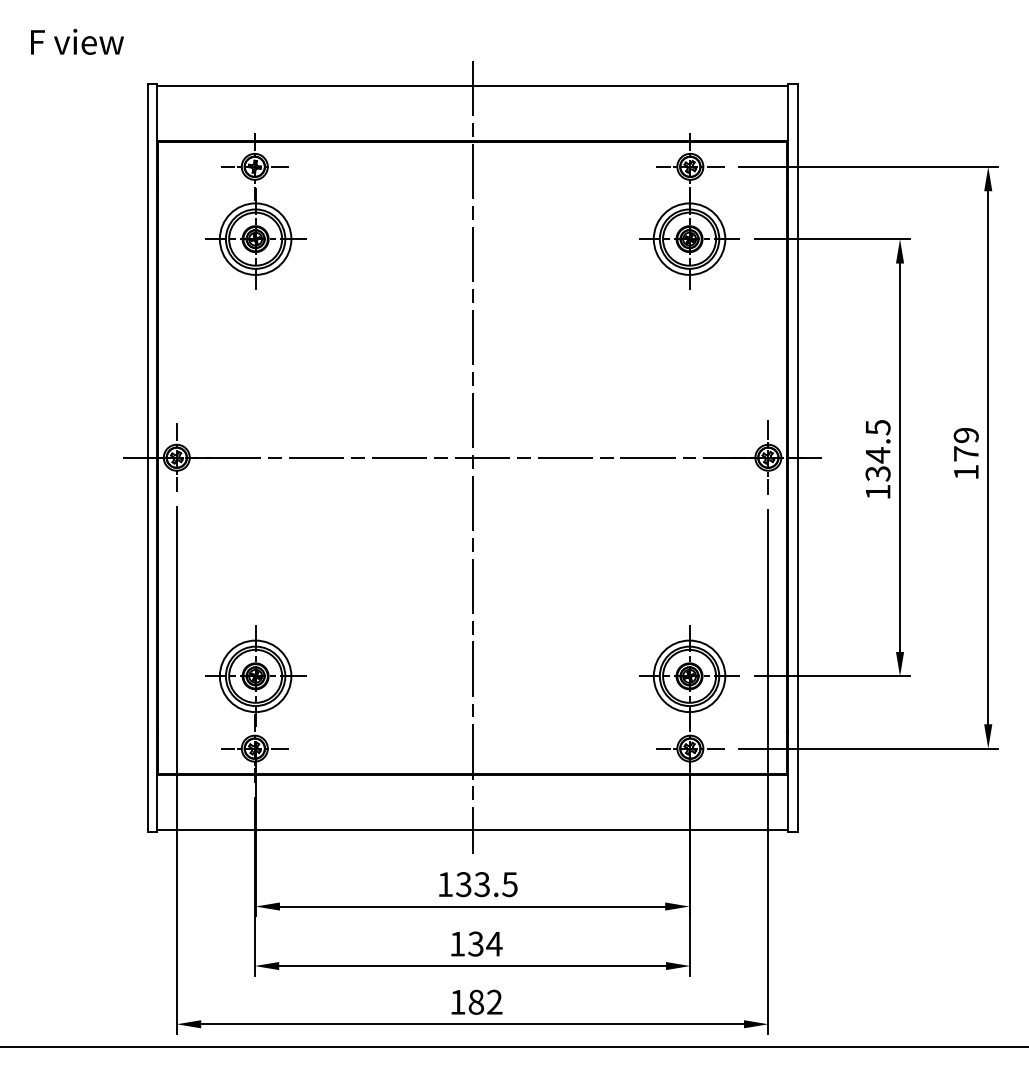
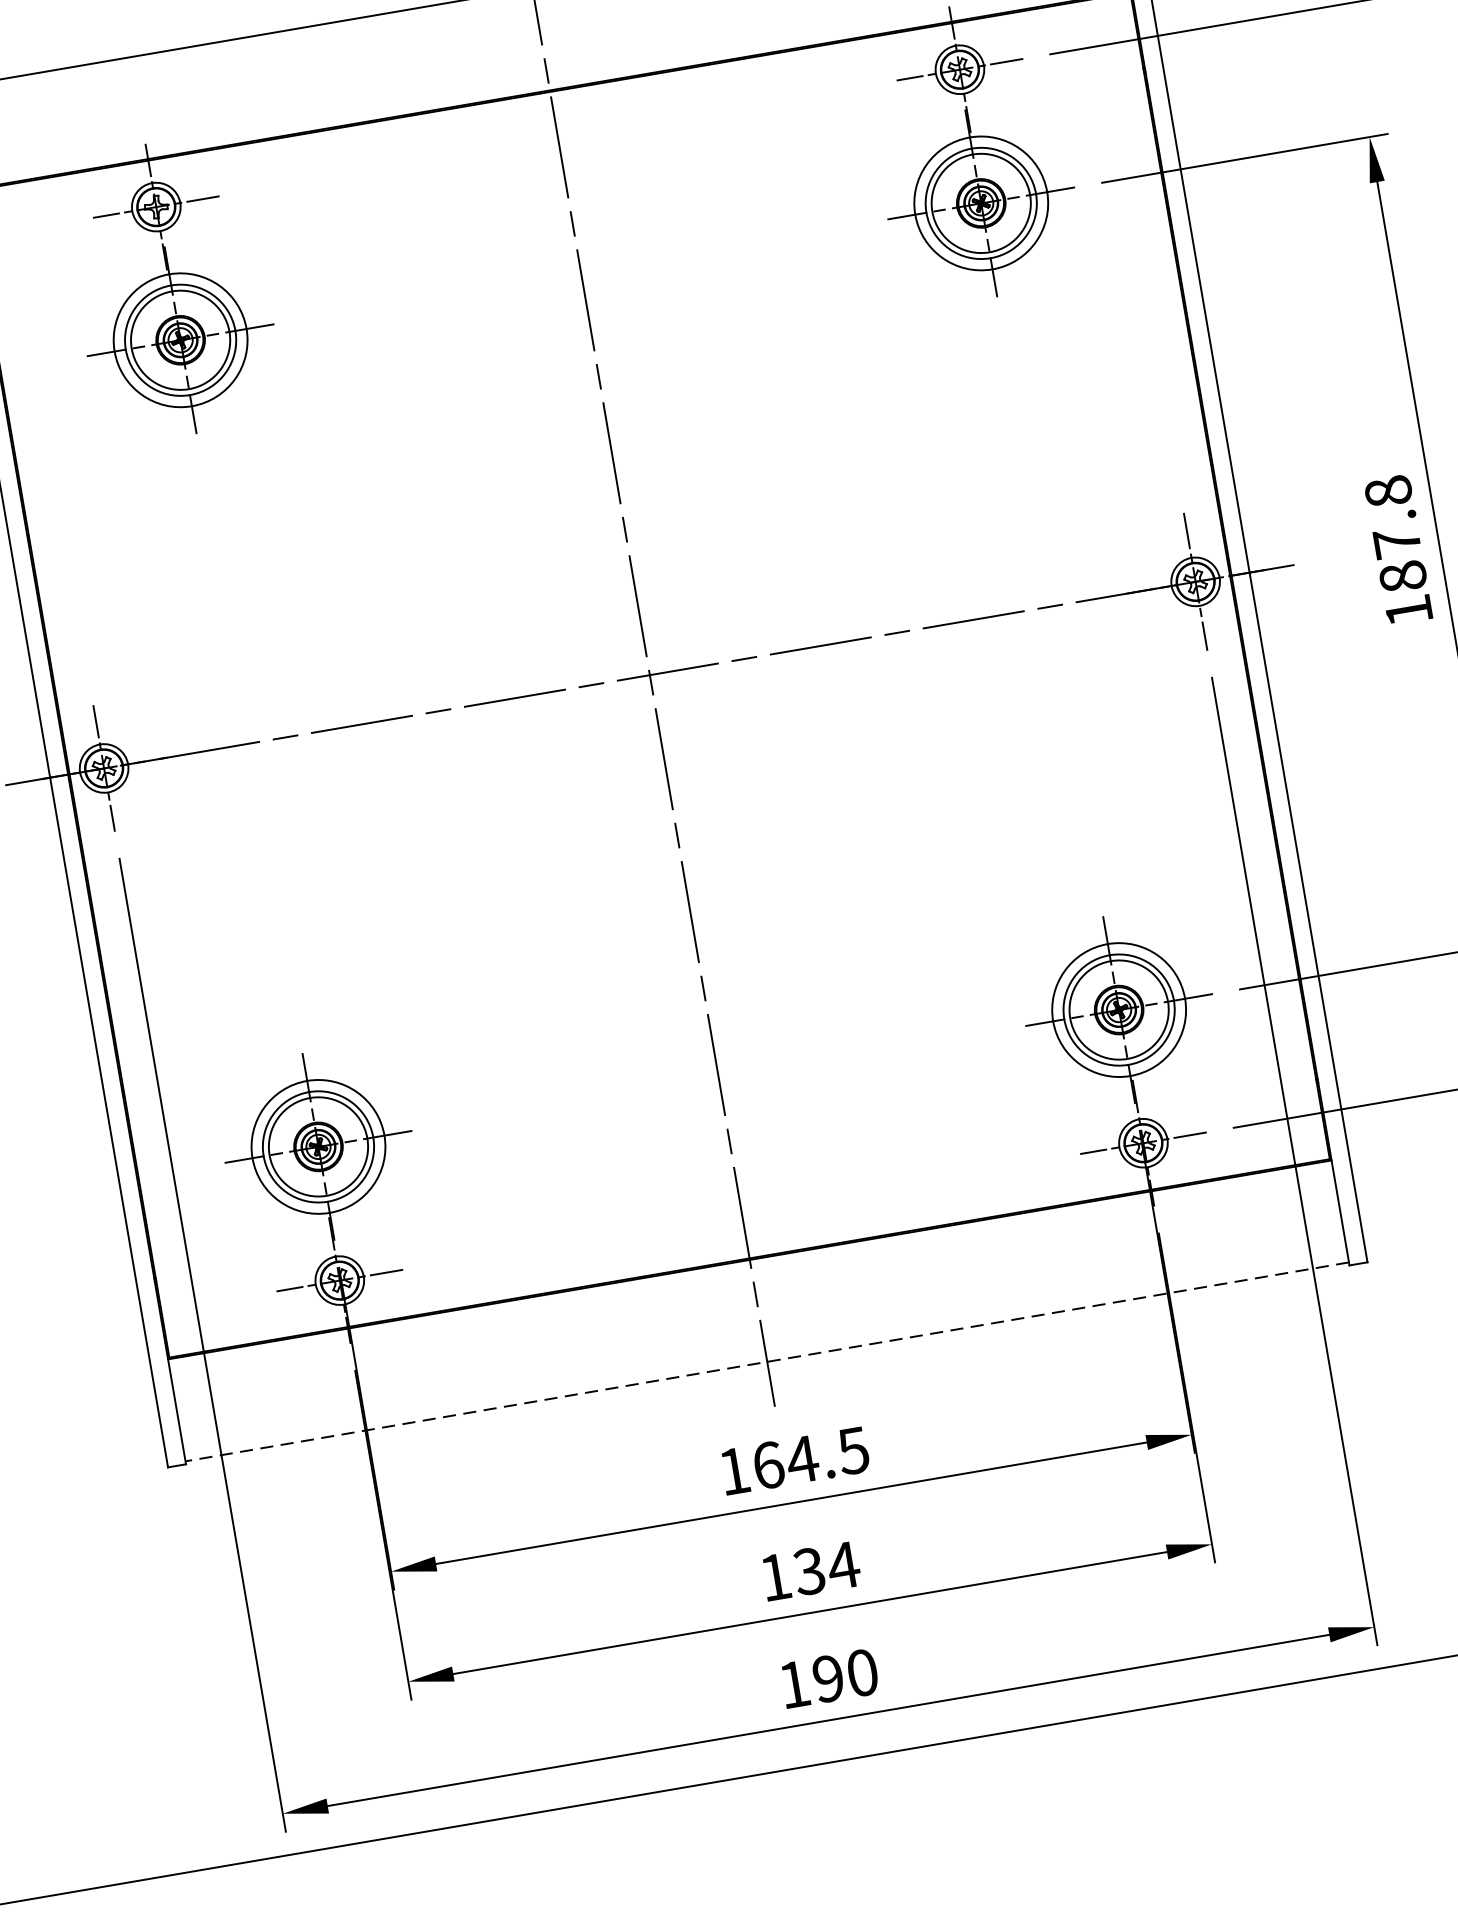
text: (877, 450) -> (1394, 534), 134.5 -> 187.8
line: (472, 829) -> (766, 1361), solid -> dashed
text: (473, 884) -> (786, 1462), 133.5 -> 164.5
text: (485, 1001) -> (845, 1674), 182 -> 190

